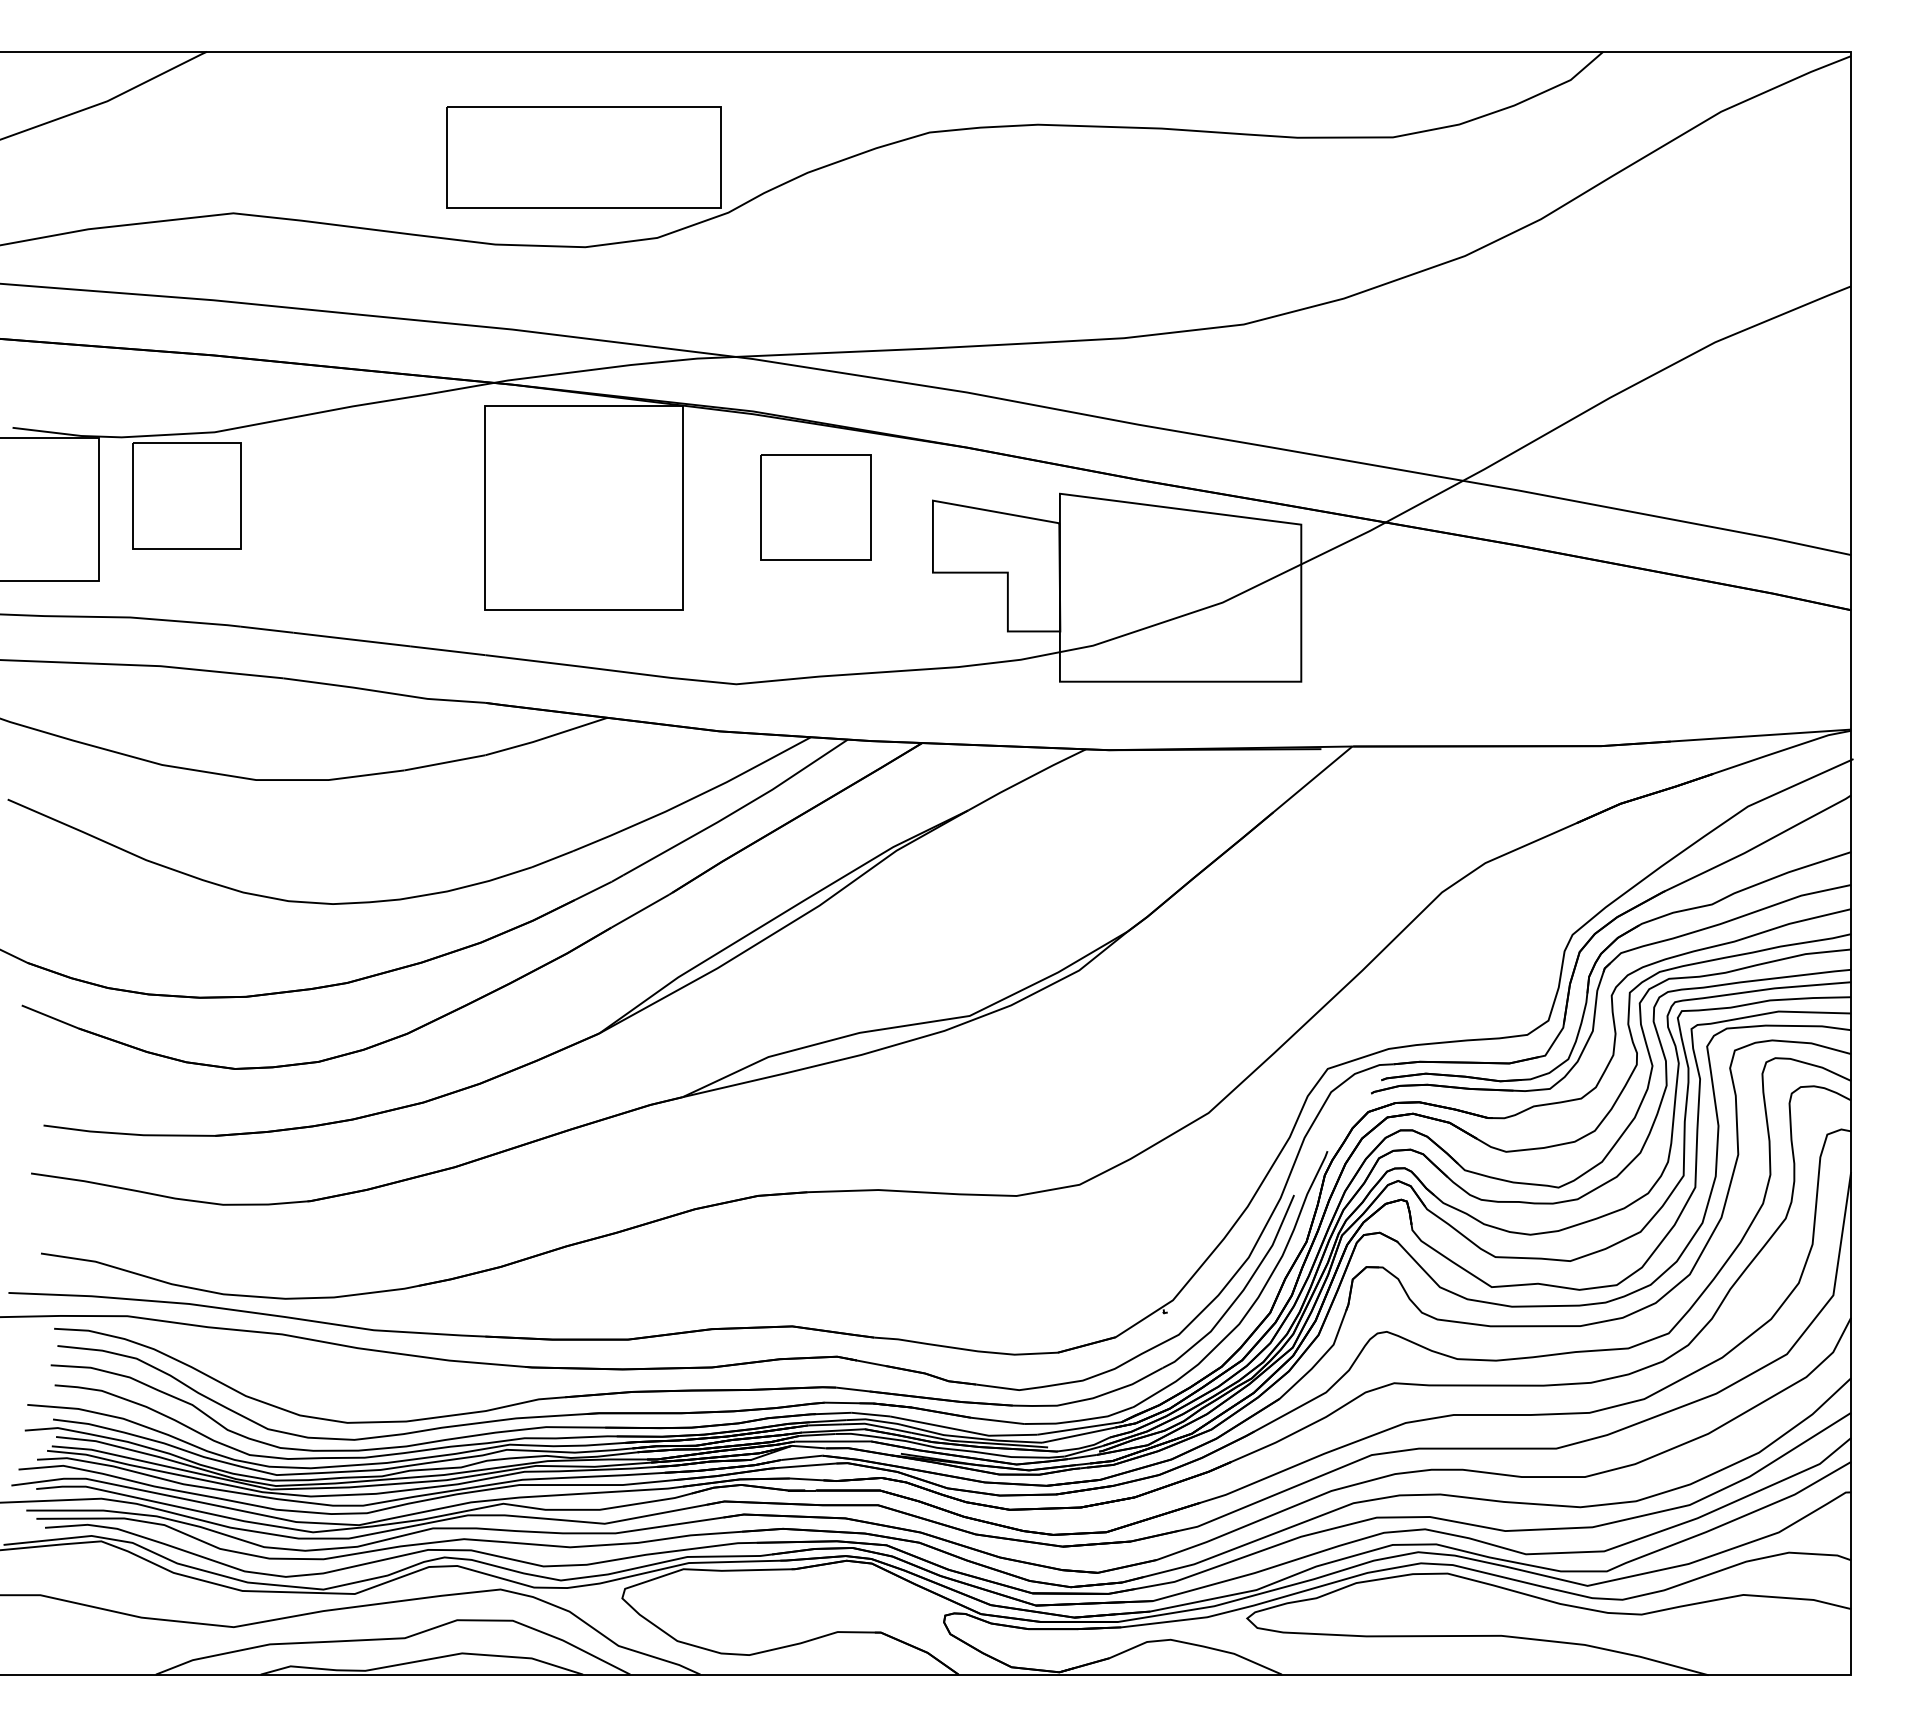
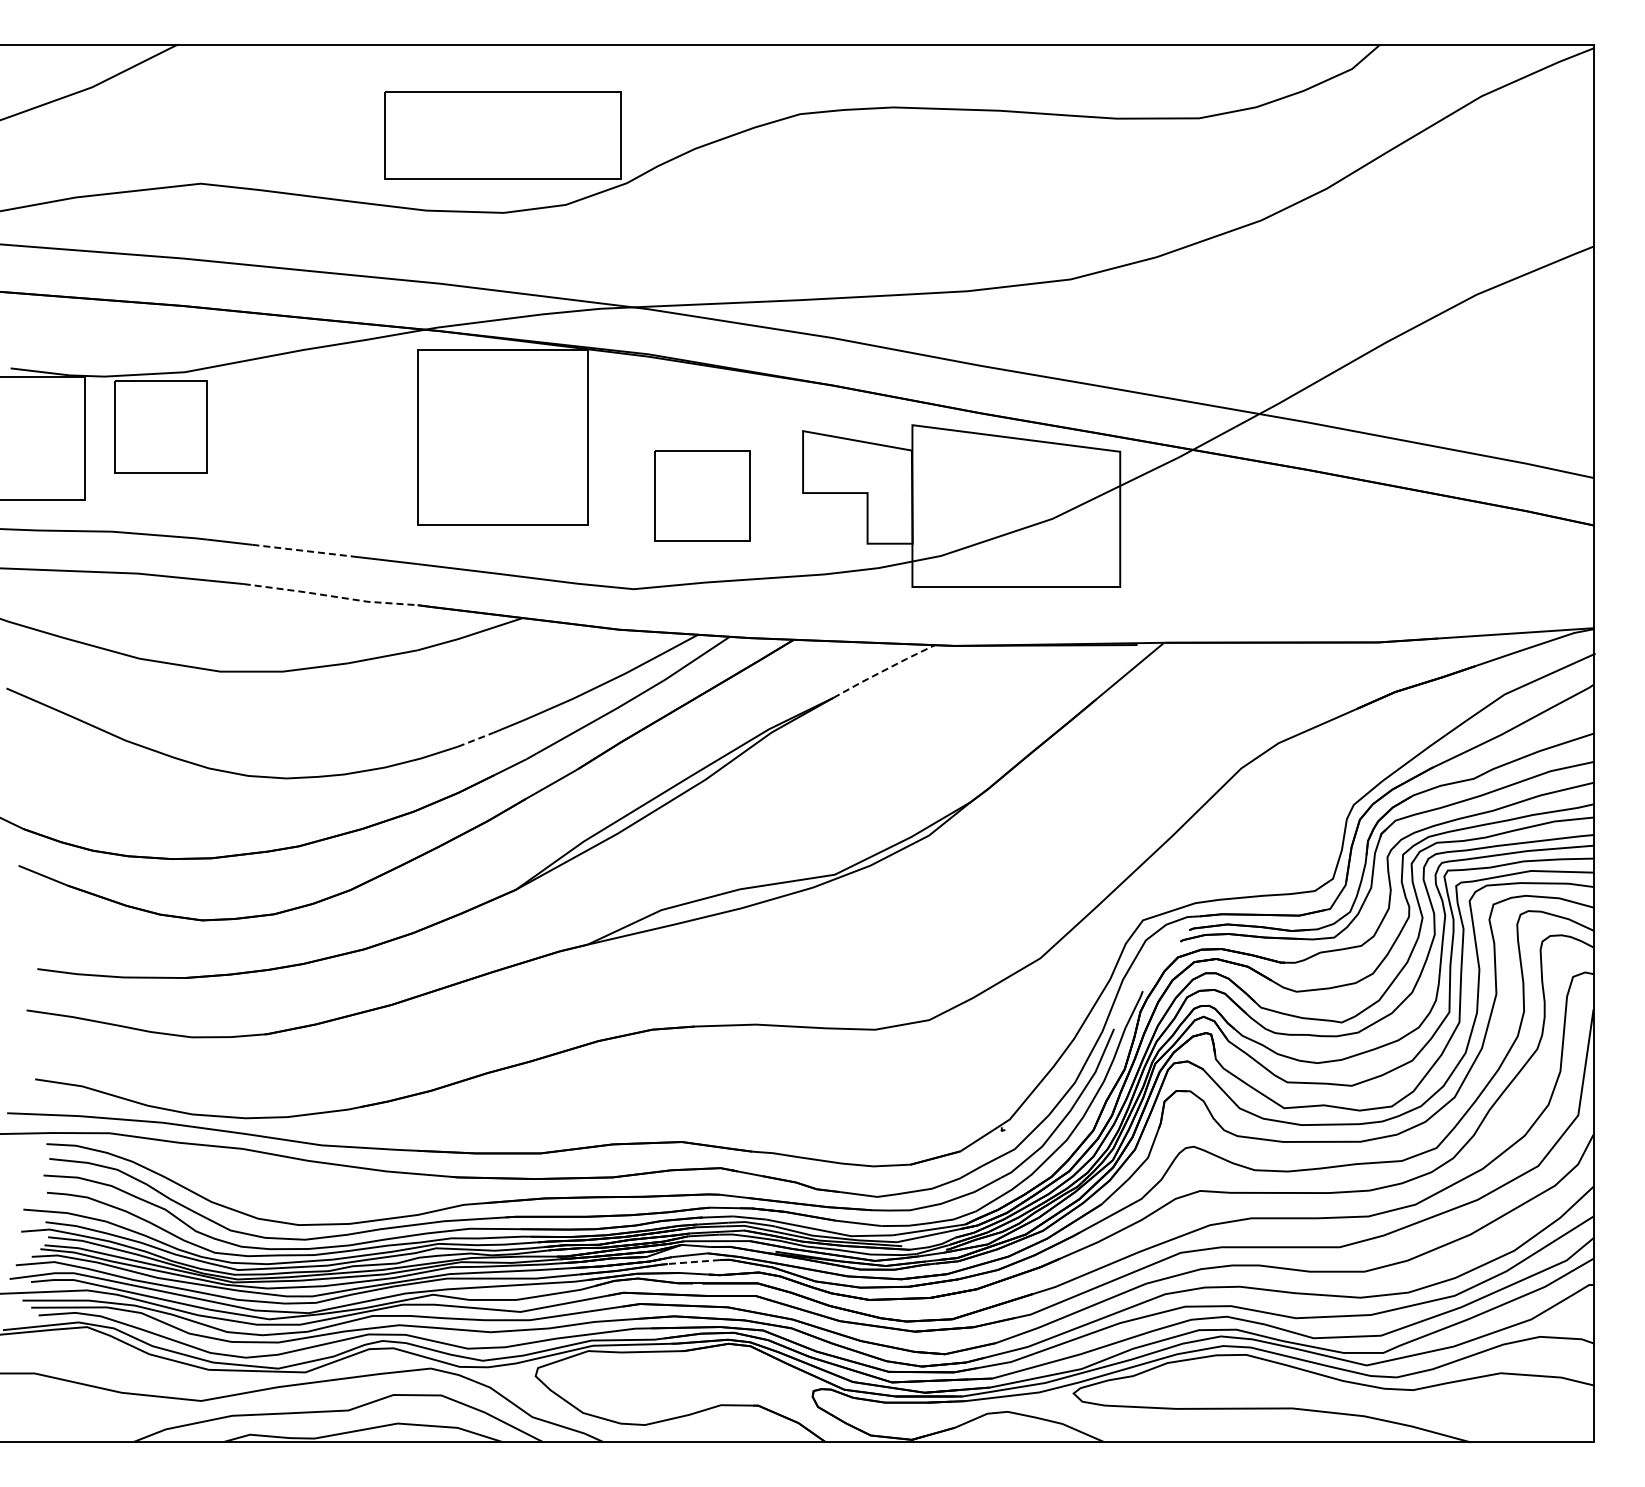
part: (816, 506) -> (702, 495), moved
line: (351, 639) -> (302, 550), solid -> dashed
line: (384, 692) -> (330, 596), solid -> dashed
line: (1026, 778) -> (883, 670), solid -> dashed
line: (552, 858) -> (475, 739), solid -> dashed
line: (805, 1466) -> (693, 1262), solid -> dashed

